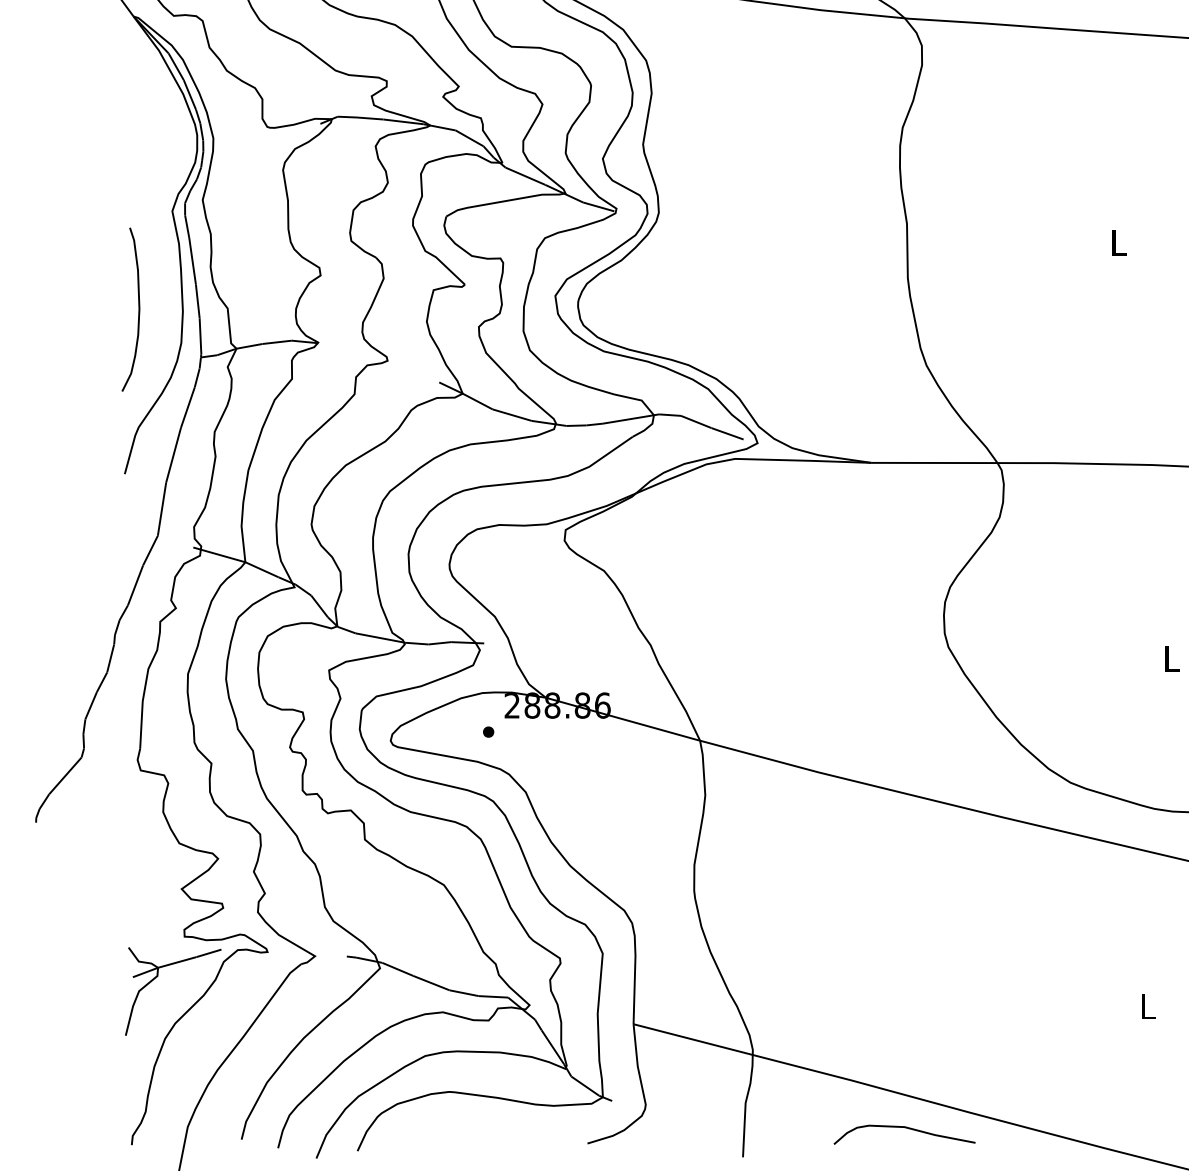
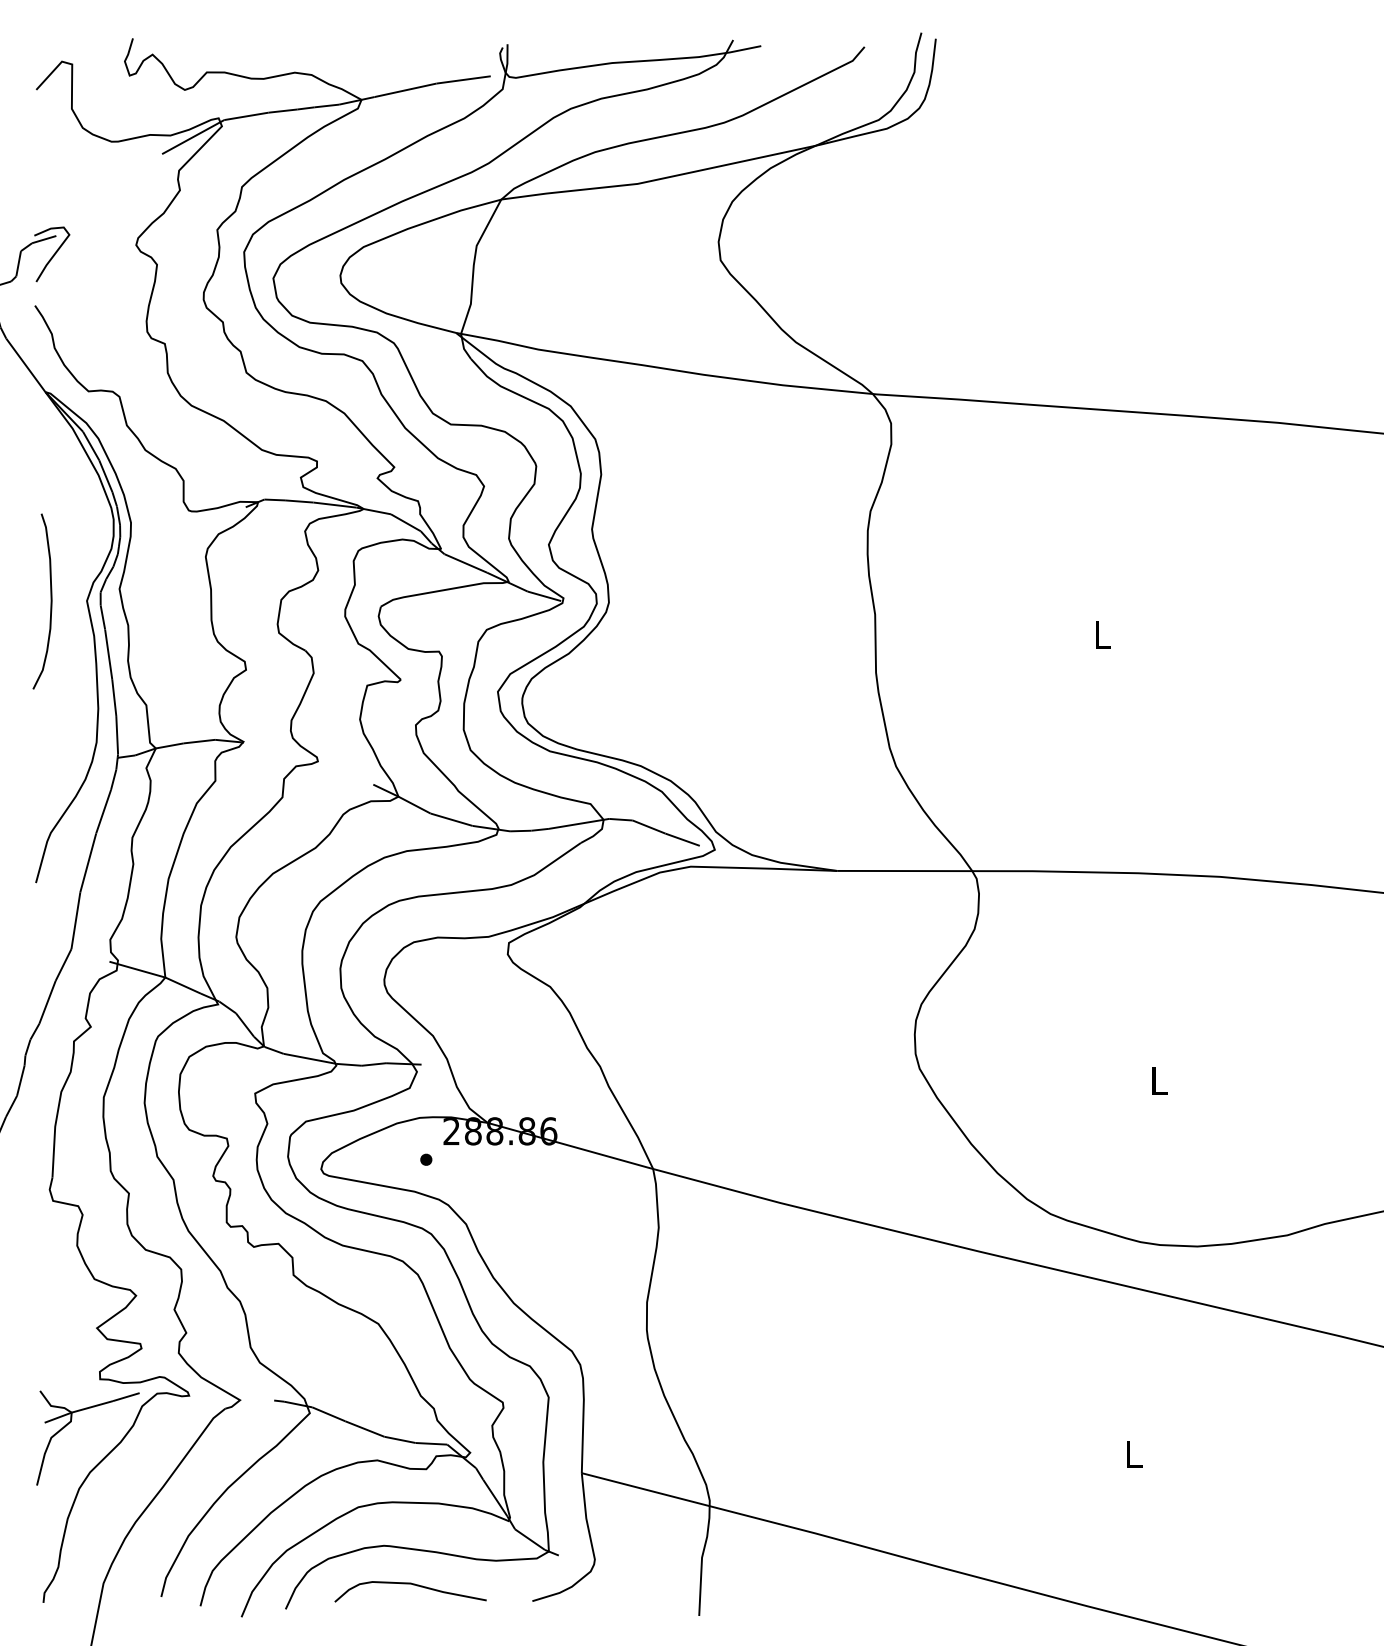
curve: (138, 309) -> (50, 601), moved
curve: (907, 1128) -> (413, 1585), moved

